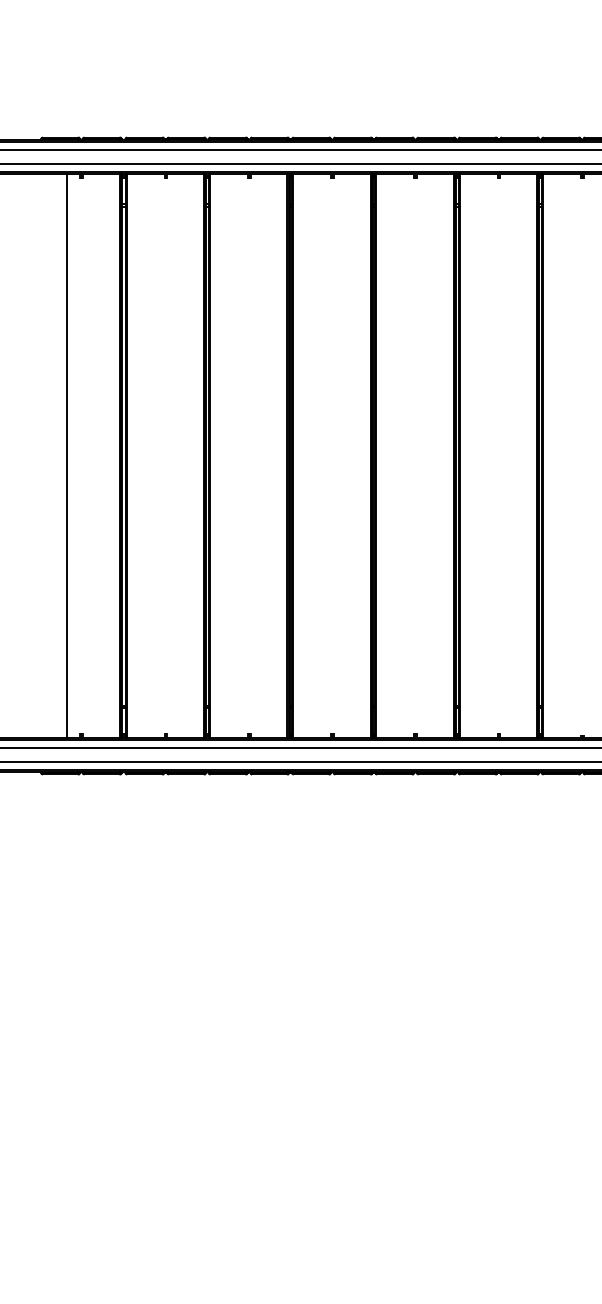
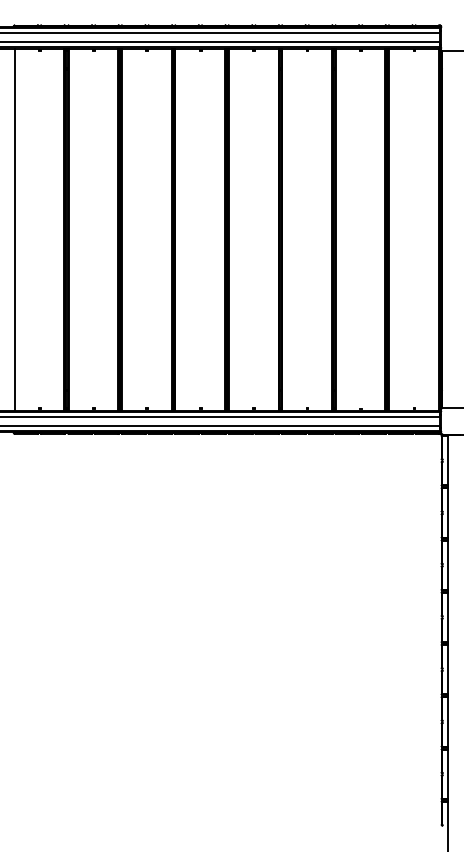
line: (67, 455) -> (14, 229), moved

